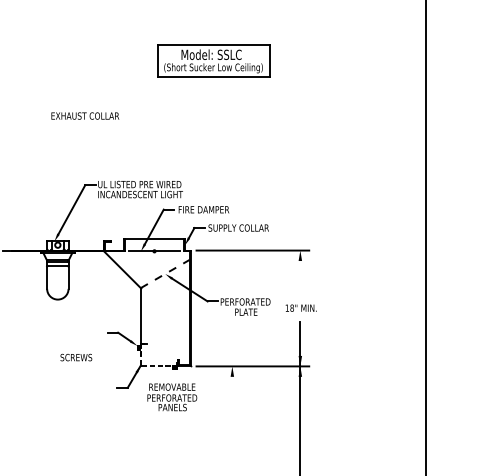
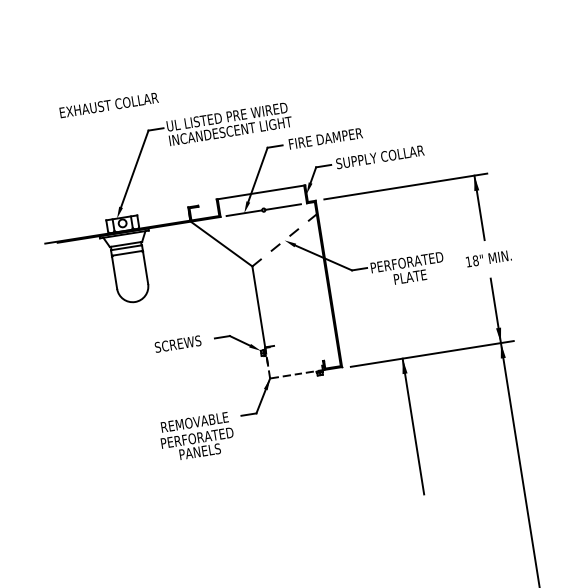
text: (85, 115) -> (109, 104), moved
line: (300, 272) -> (479, 207), added
text: (76, 357) -> (178, 343), moved
text: (172, 397) -> (197, 437), moved
line: (232, 413) -> (413, 426), added

